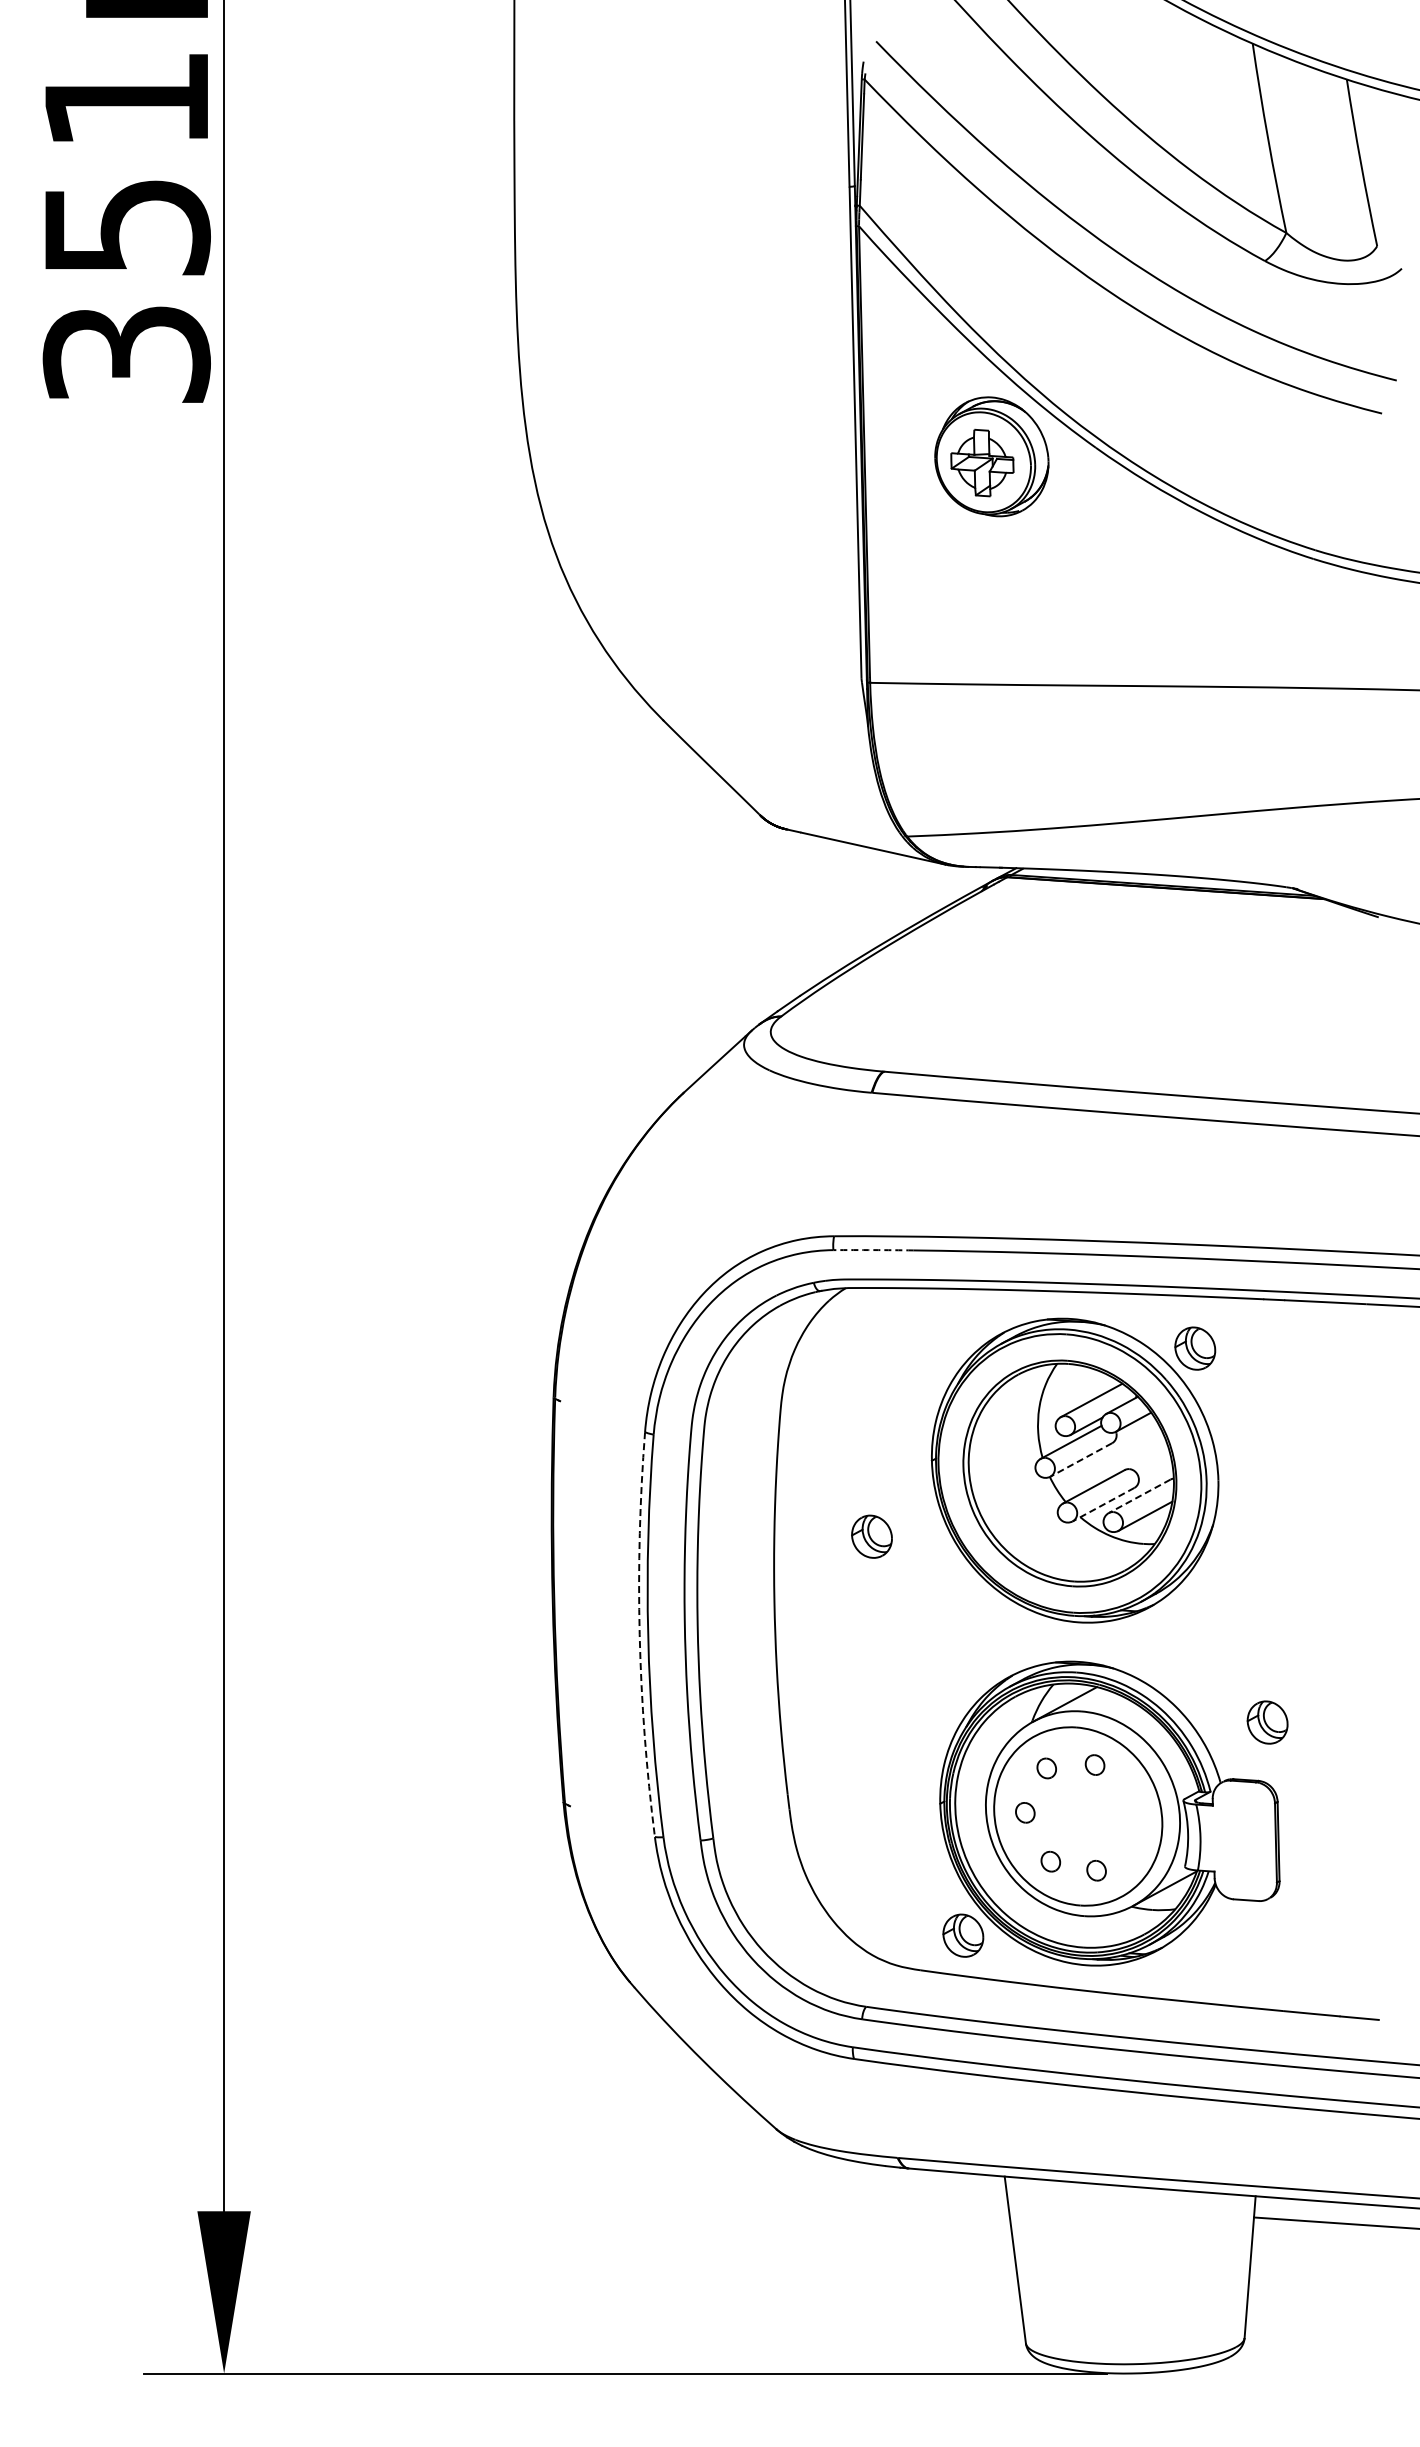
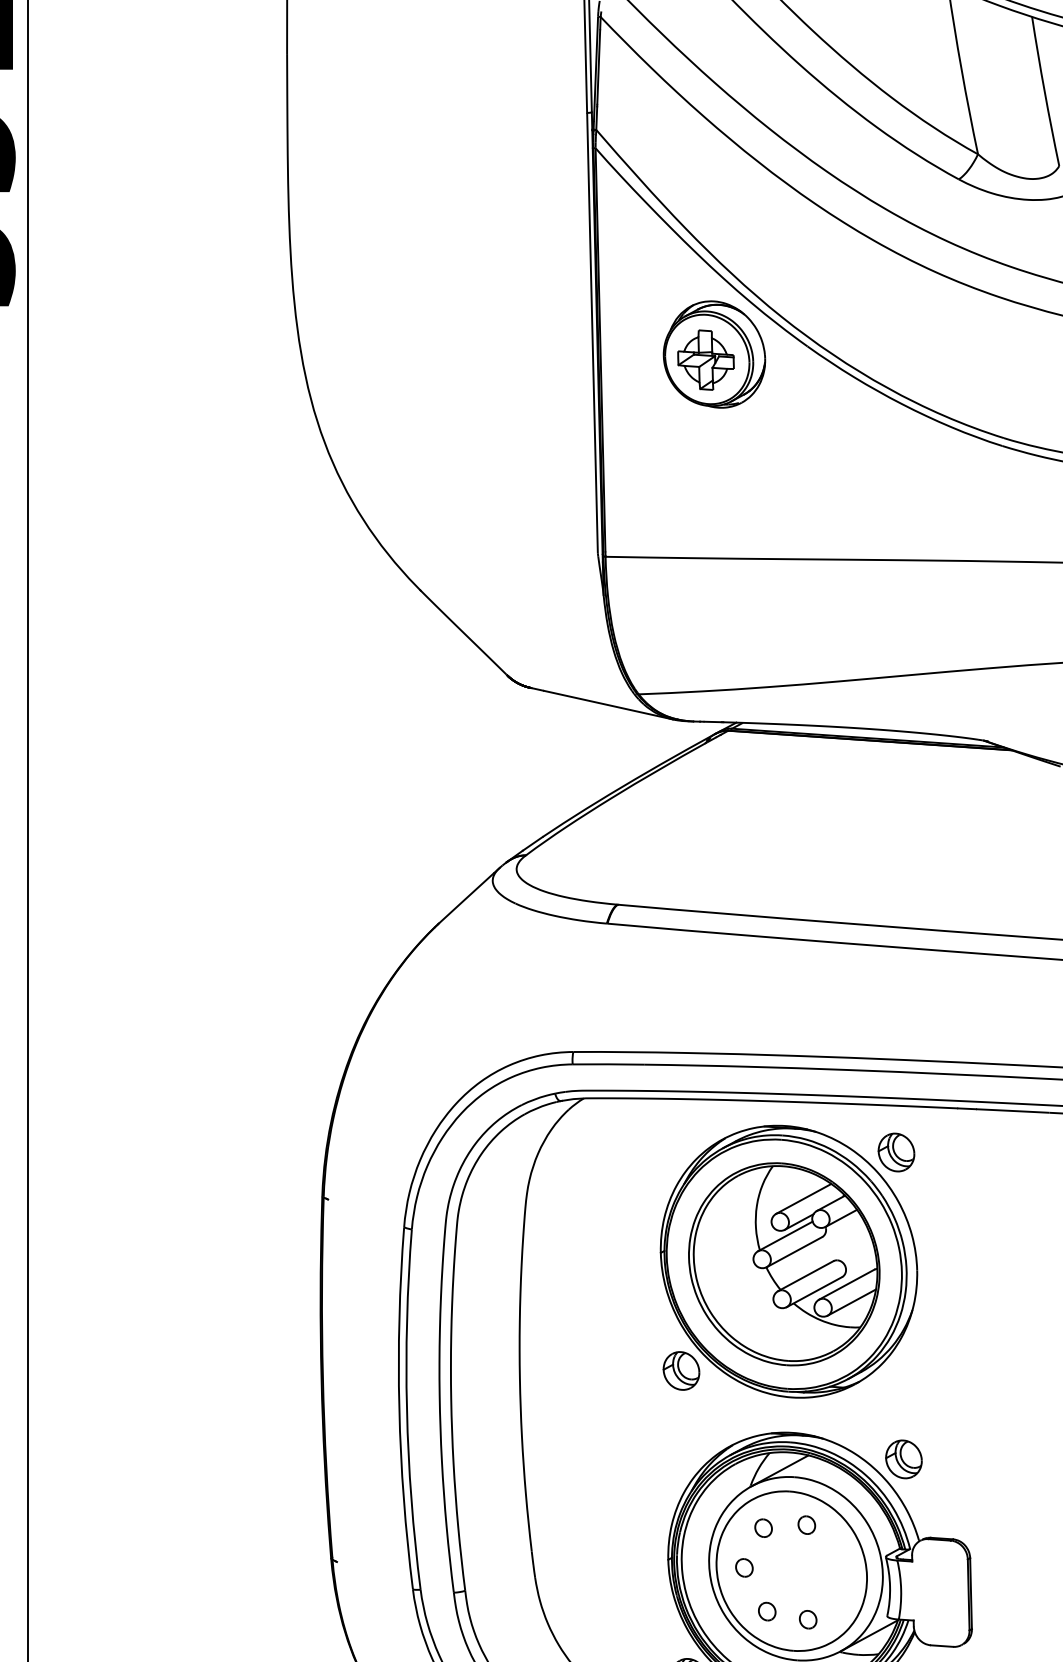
arc: (873, 1250) -> (608, 1064), dashed -> solid
line: (1080, 1460) -> (793, 1252), dashed -> solid
line: (1139, 1496) -> (846, 1284), dashed -> solid
line: (1103, 1504) -> (814, 1292), dashed -> solid
part: (871, 1536) -> (681, 1370), moved
arc: (639, 1634) -> (399, 1408), dashed -> solid
part: (1267, 1722) -> (903, 1459), moved

